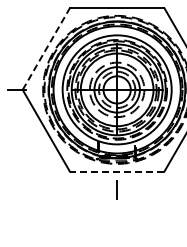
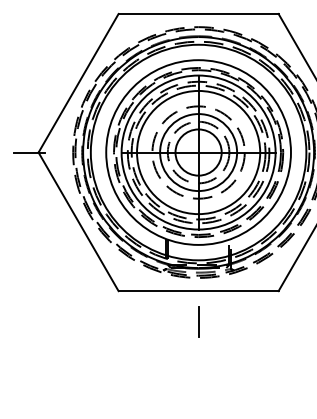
line: (46, 48) -> (78, 82), dashed -> solid
line: (116, 171) -> (197, 290), dashed -> solid

